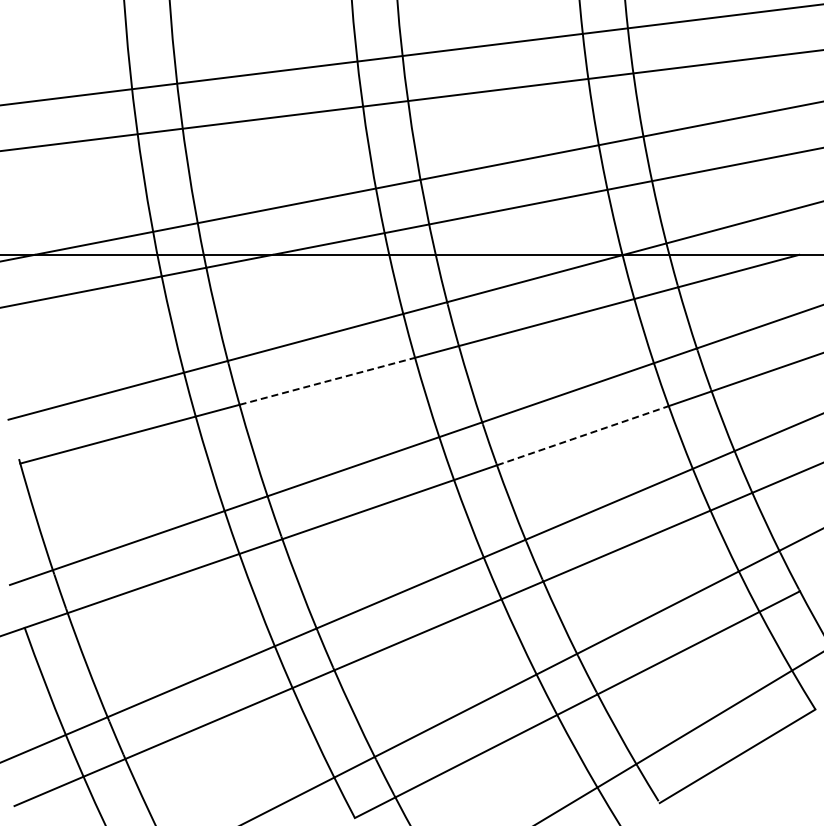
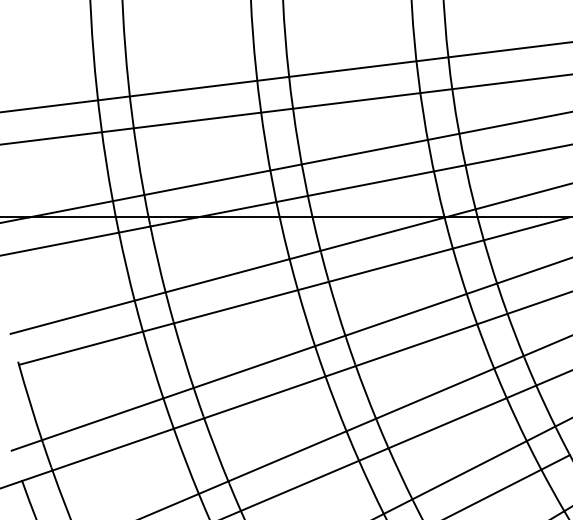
line: (327, 381) -> (236, 306), dashed -> solid
line: (582, 435) -> (416, 345), dashed -> solid

